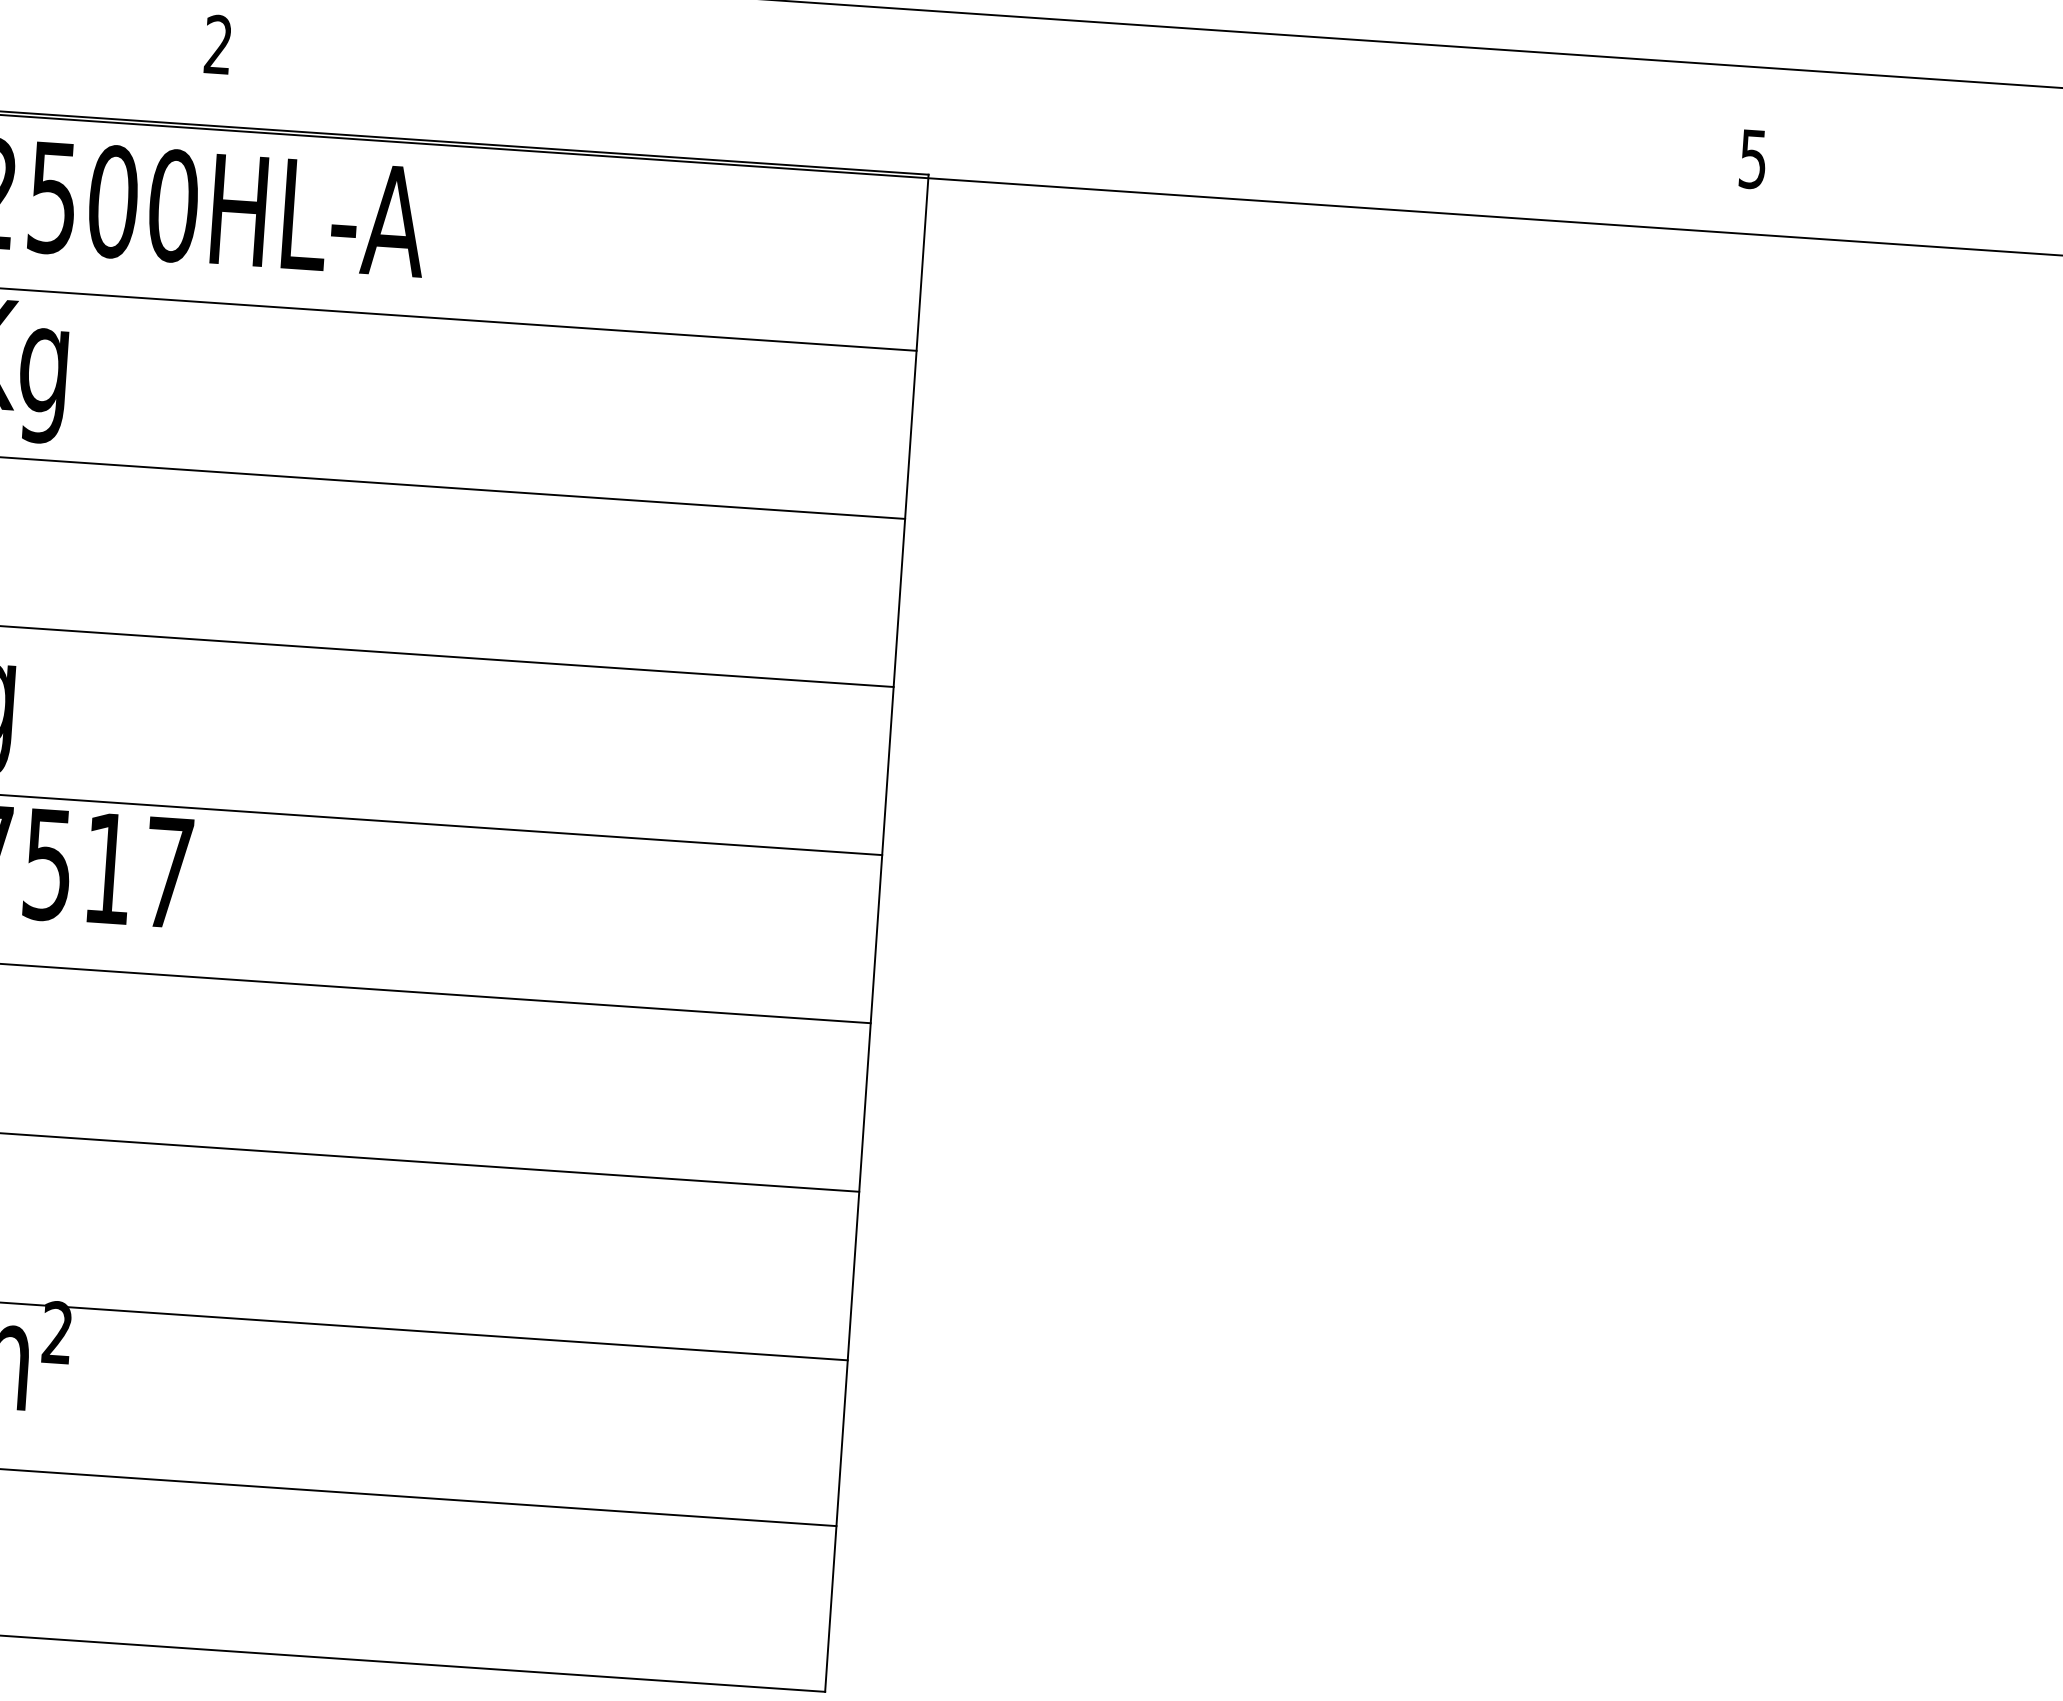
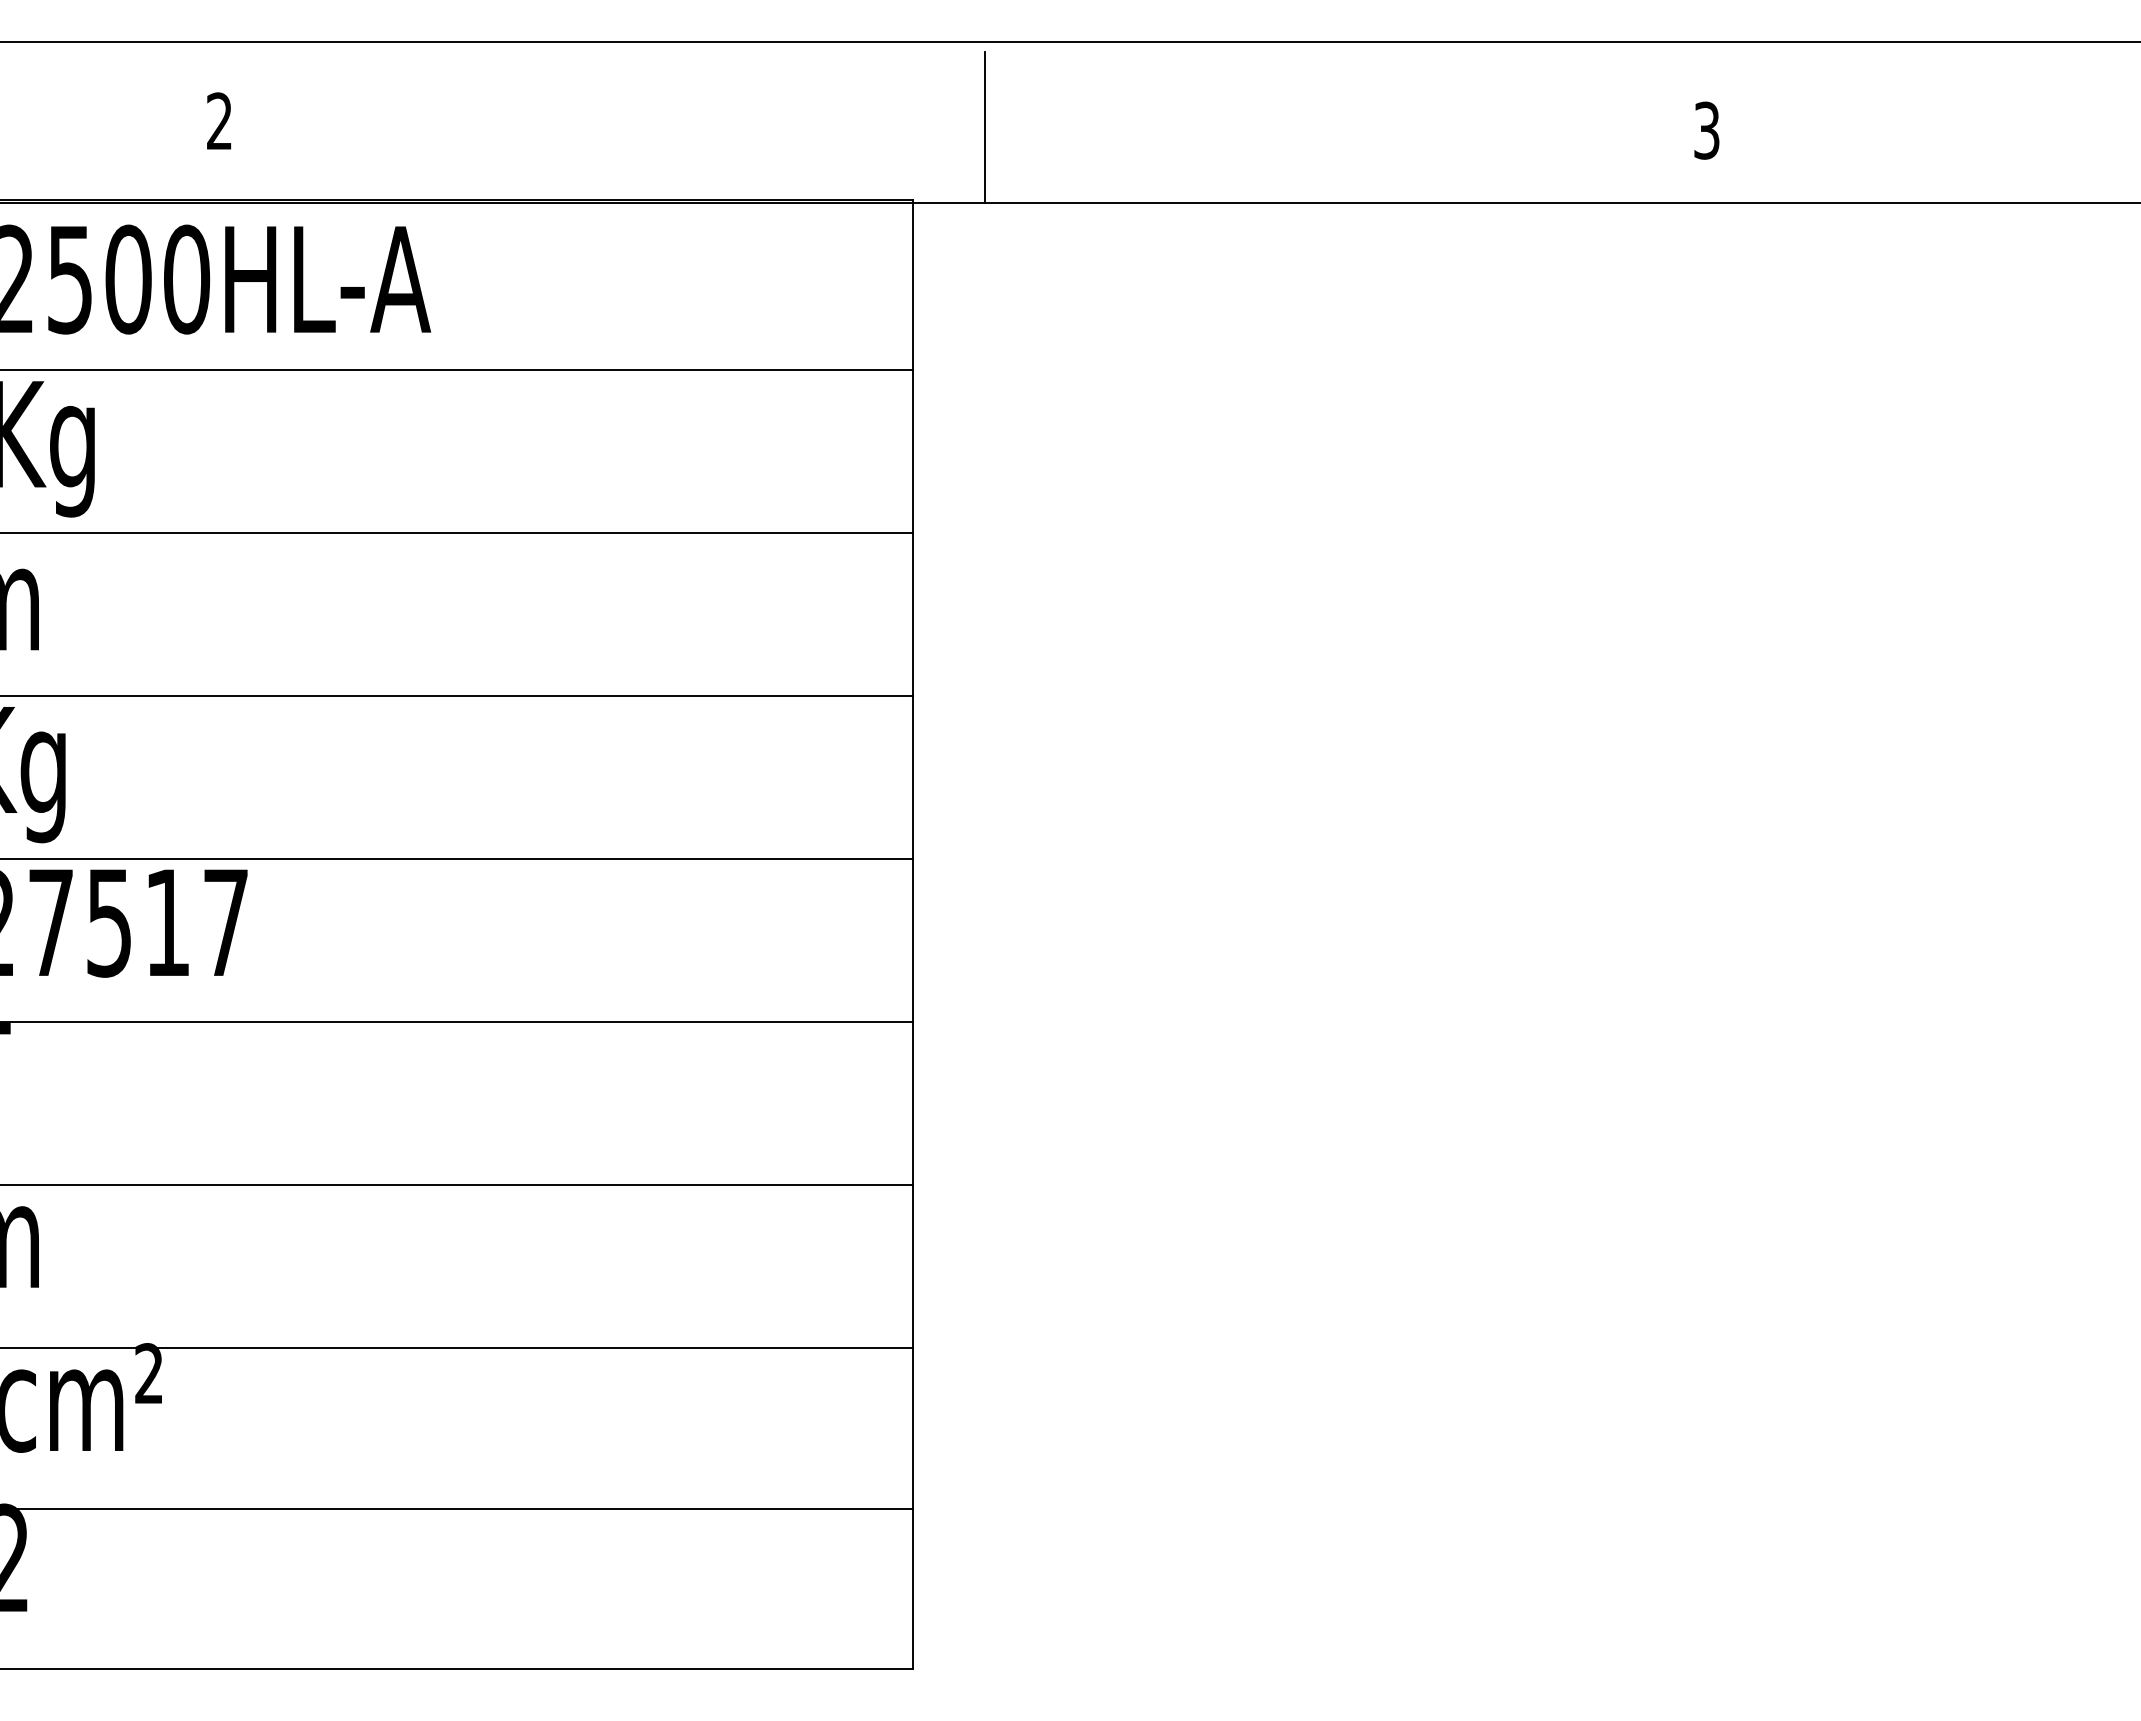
line: (1007, 105) -> (984, 127), added
text: (1752, 158) -> (1706, 130), 5 -> 3

